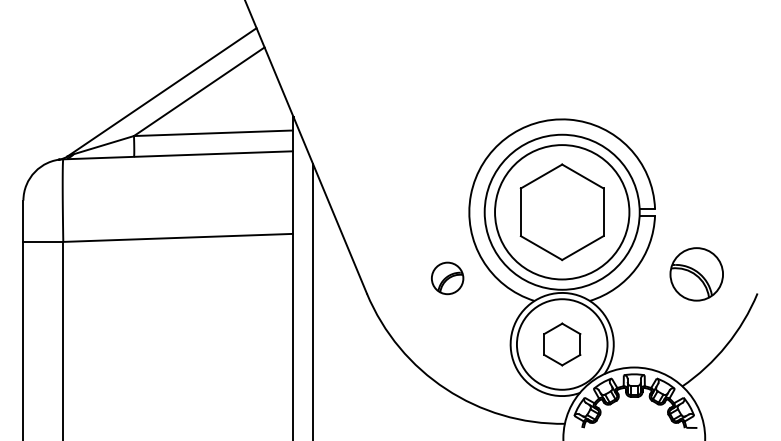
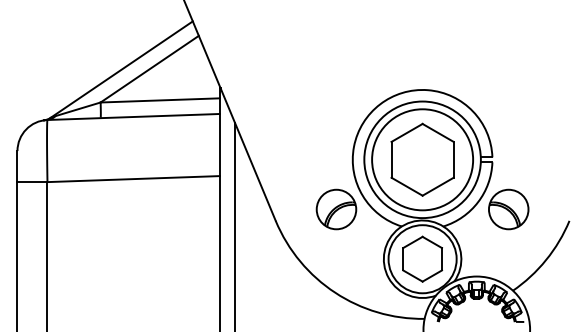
part: (696, 274) -> (508, 209), moved
part: (447, 278) -> (336, 209), size x1.67
part: (562, 344) -> (422, 259), size x1.43

